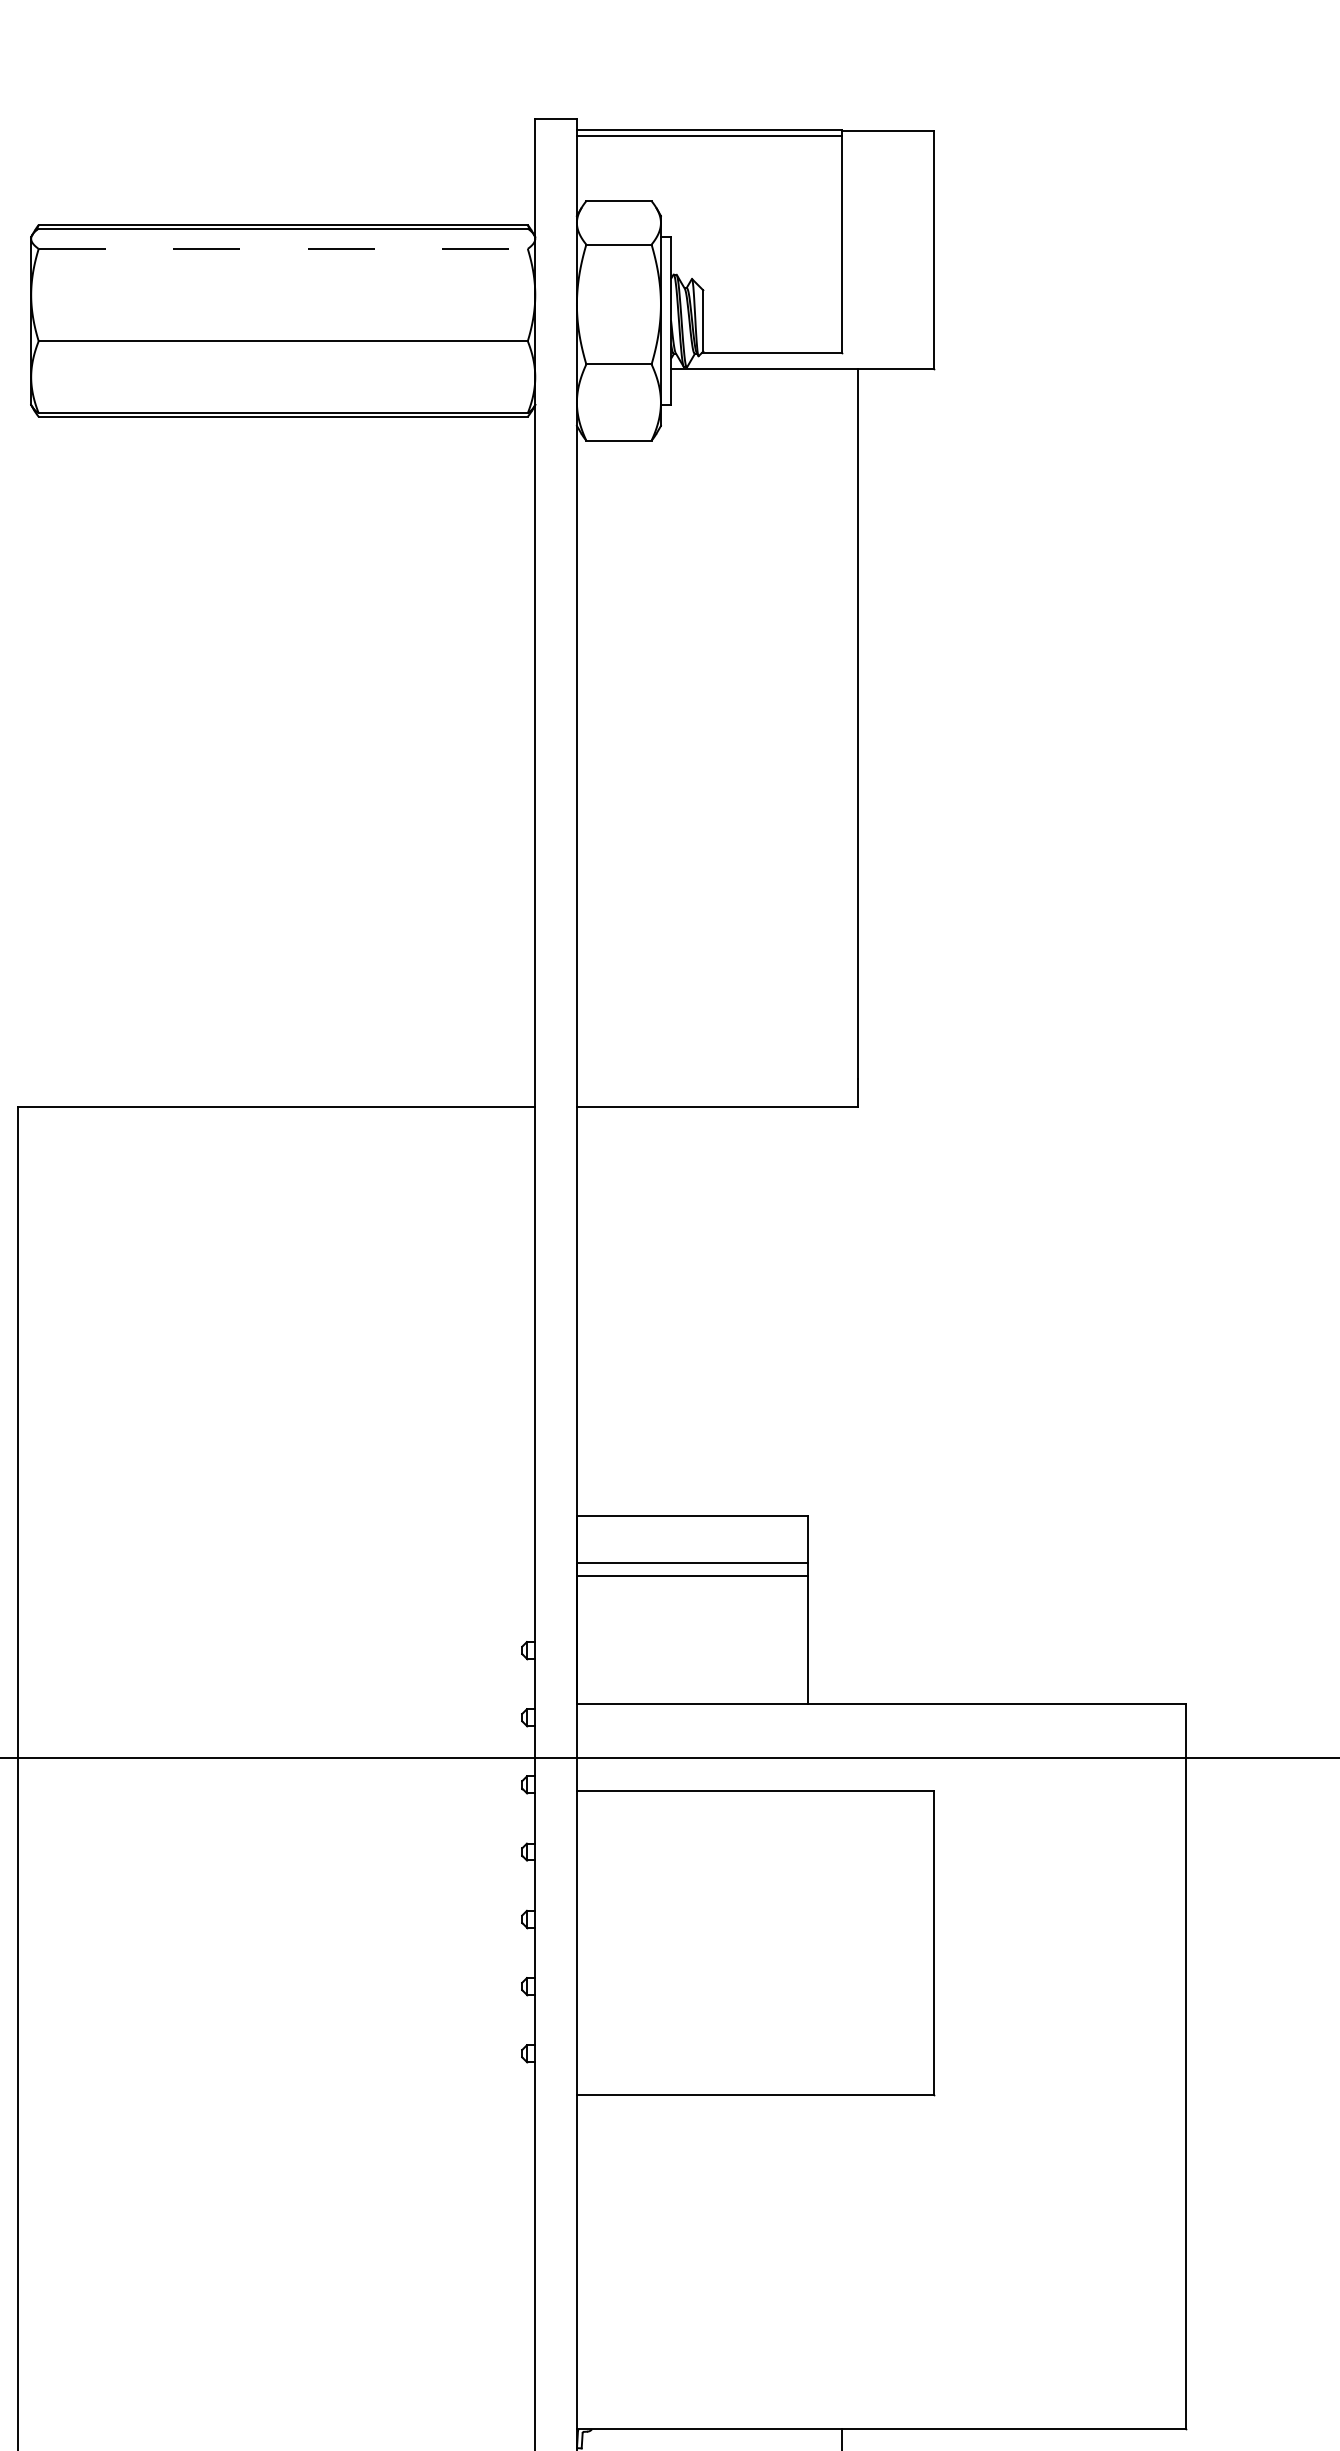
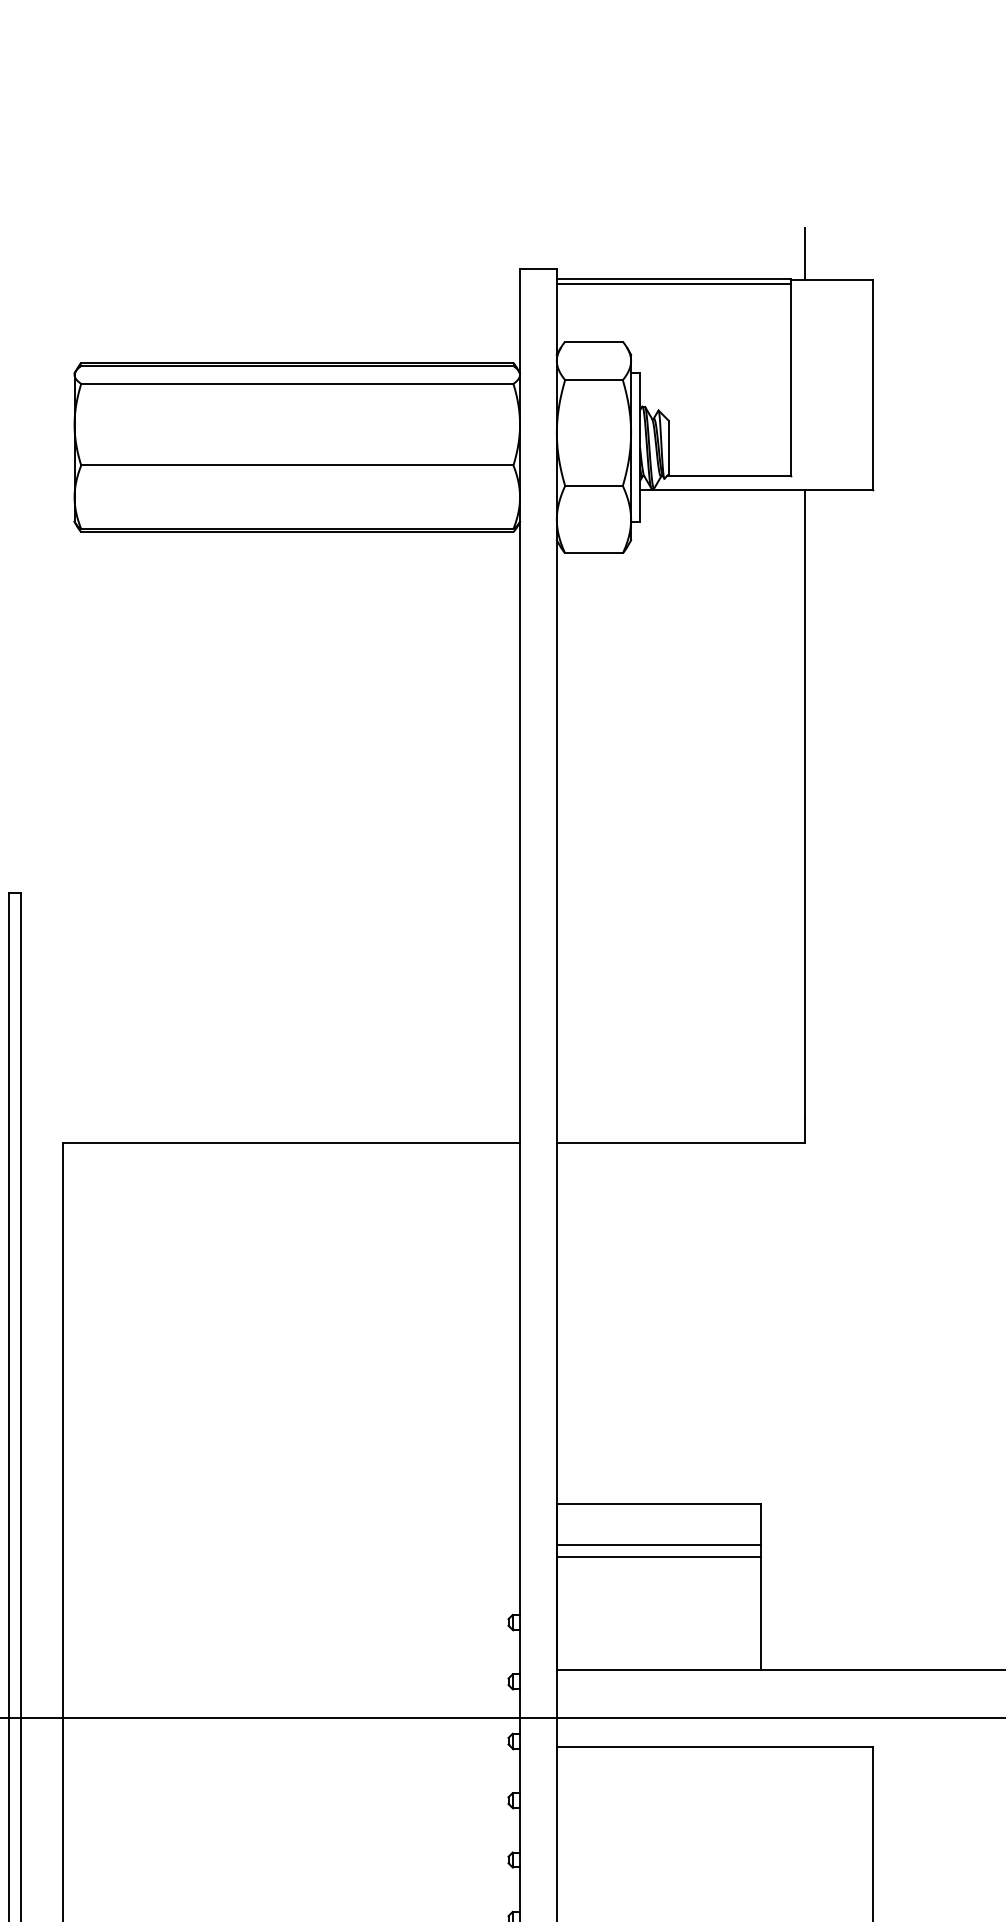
line: (857, 101) -> (804, 253), added
line: (283, 248) -> (297, 383), dashed -> solid

